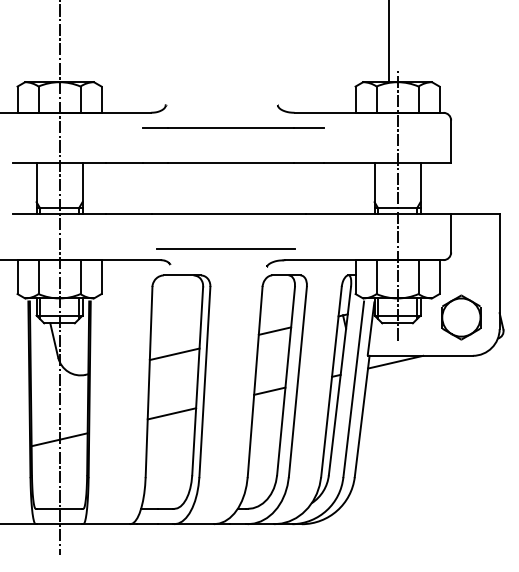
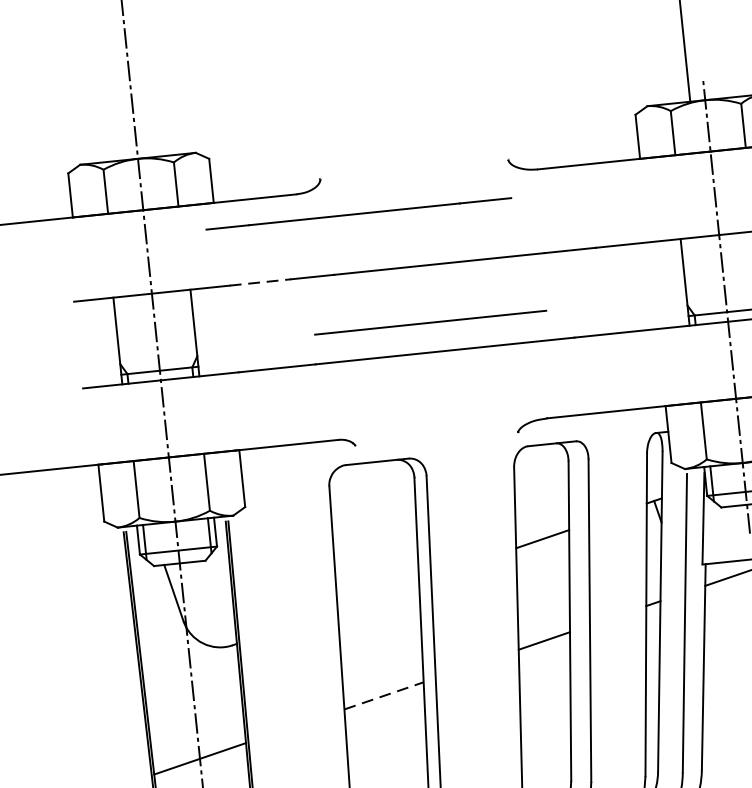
line: (233, 127) -> (358, 212), moved
line: (124, 162) -> (260, 282), solid -> dashed
line: (225, 248) -> (429, 322), moved
line: (174, 354) -> (378, 595), removed
line: (171, 413) -> (383, 695), solid -> dashed

